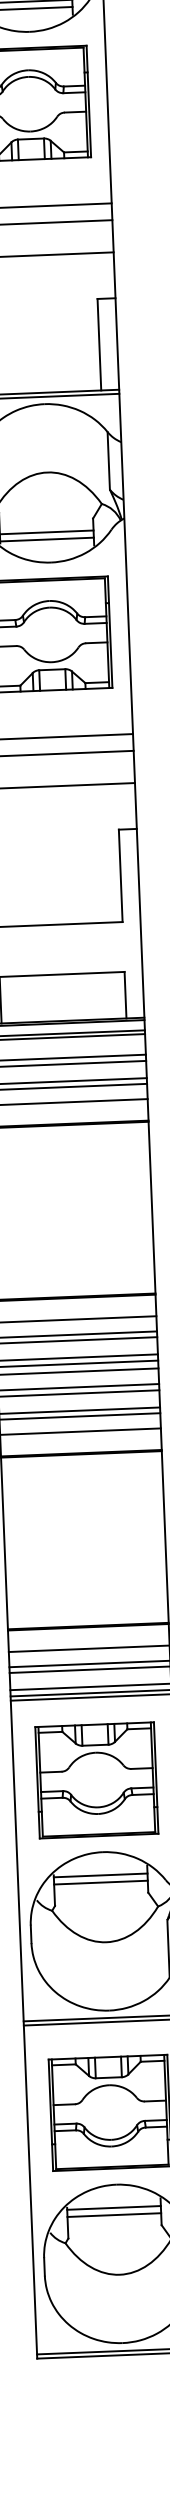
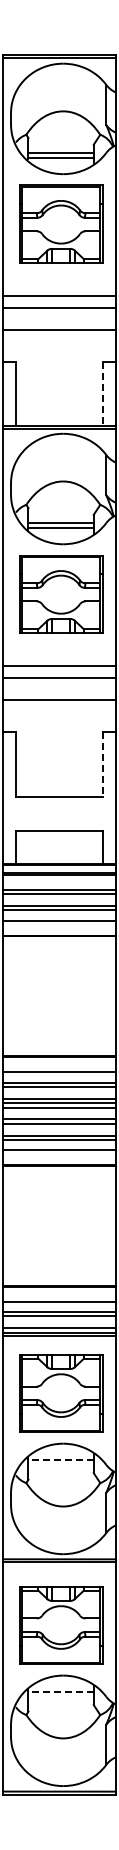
line: (100, 344) -> (103, 393), solid -> dashed
line: (121, 875) -> (103, 764), solid -> dashed
line: (101, 1874) -> (61, 1459), solid -> dashed
line: (100, 1882) -> (60, 1464), removed
line: (114, 2207) -> (61, 1691), solid -> dashed
line: (113, 2214) -> (60, 1696), removed

